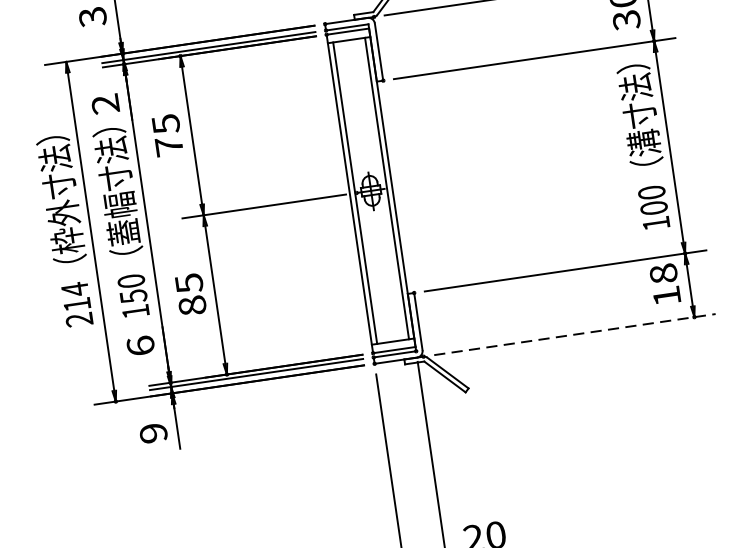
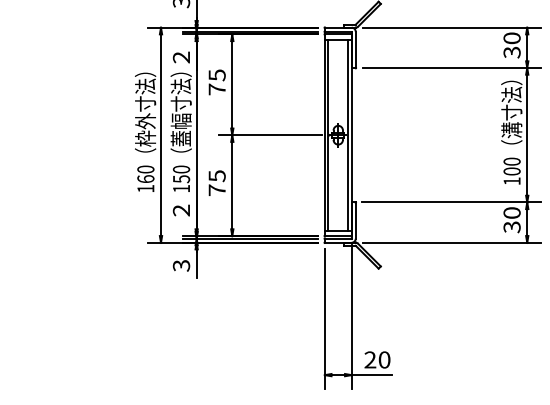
text: (664, 285) -> (511, 220), 18 -> 30
text: (76, 303) -> (145, 178), 214 -> 160
text: (191, 306) -> (216, 190), 85 -> 75
line: (576, 334) -> (452, 242), dashed -> solid
text: (140, 345) -> (181, 210), 6 -> 2
text: (153, 432) -> (181, 265), 9 -> 3

